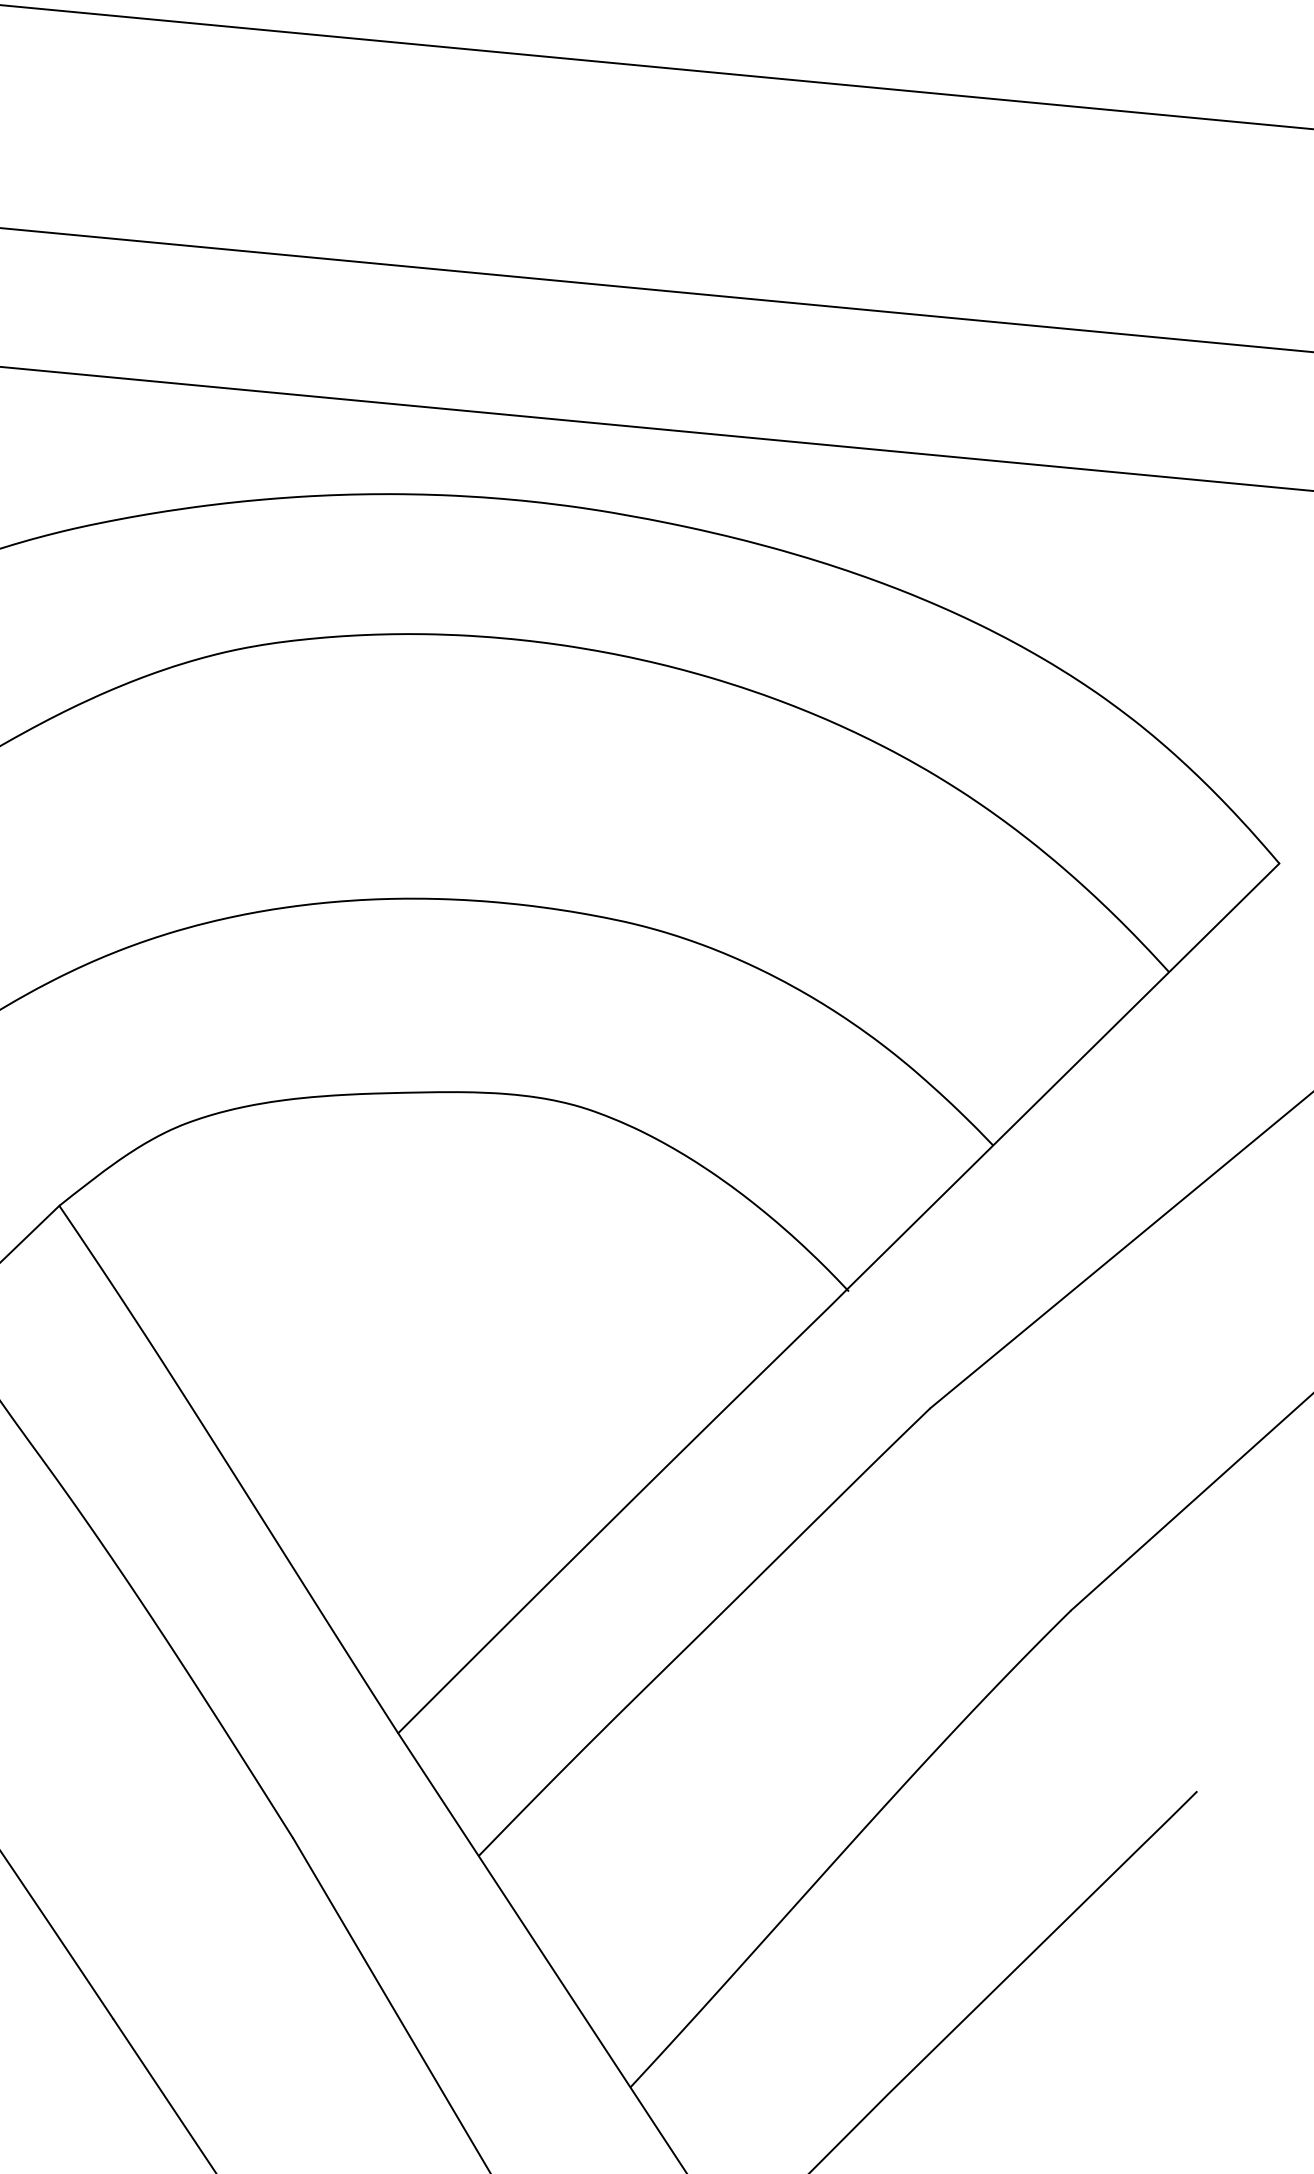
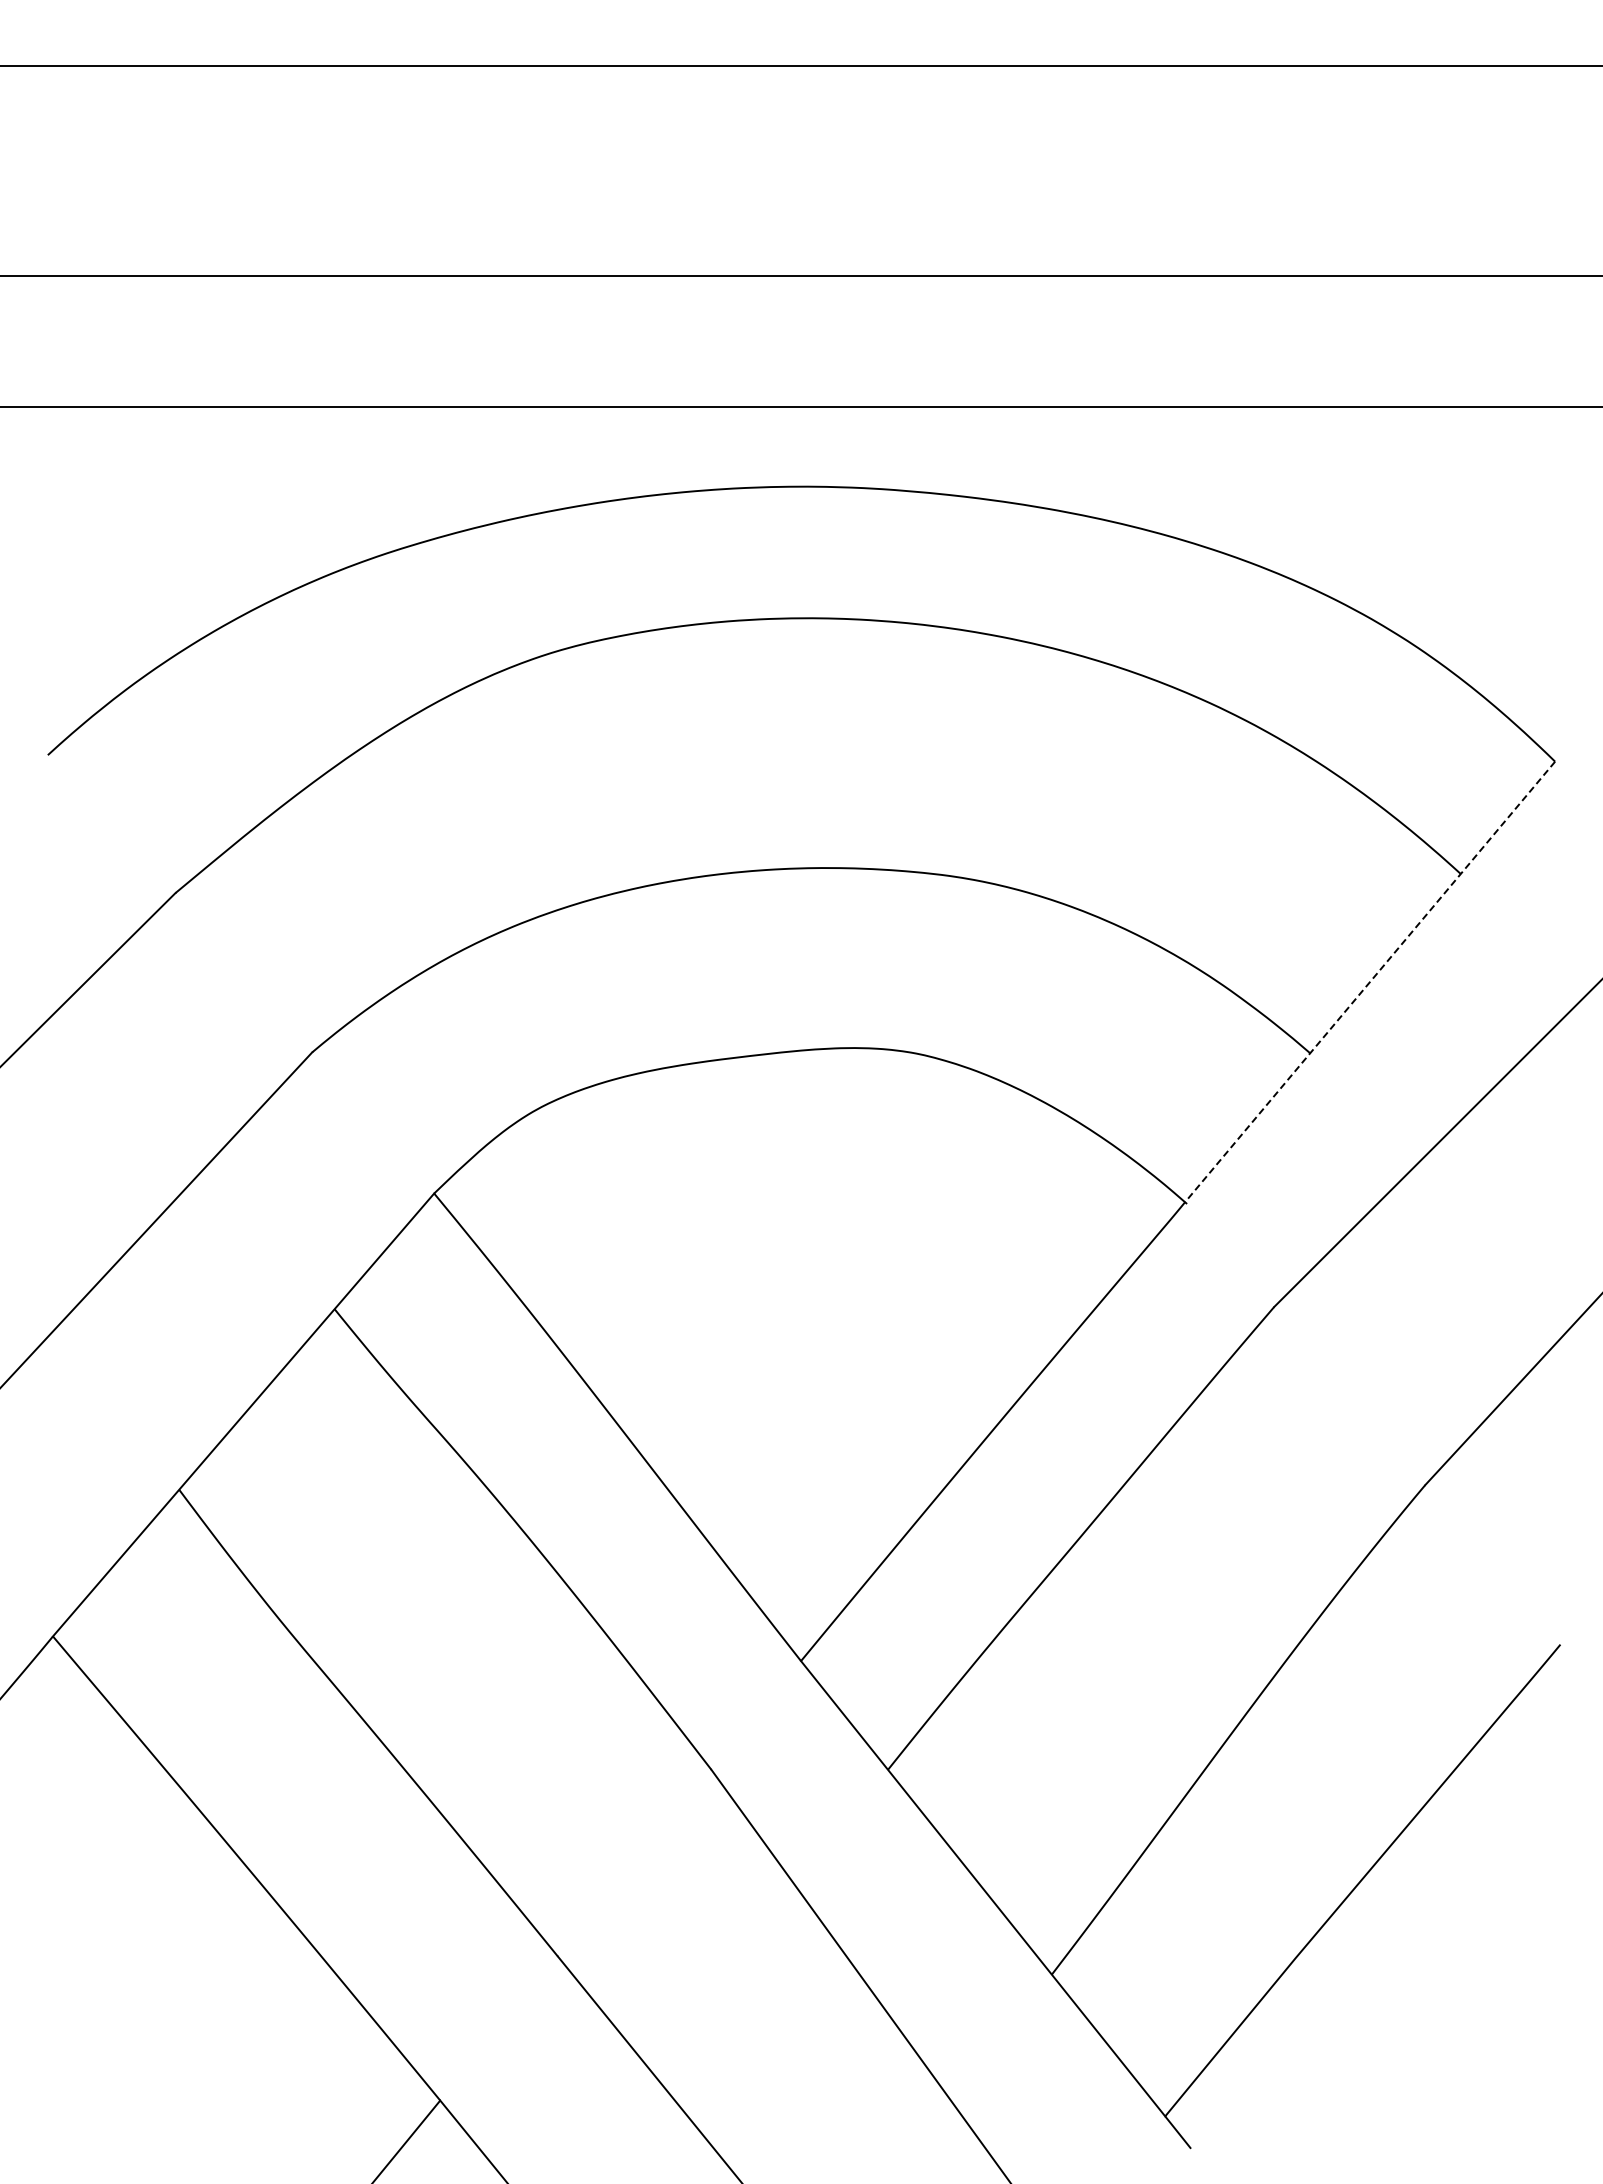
line: (1063, 1076) -> (1370, 981), solid -> dashed

